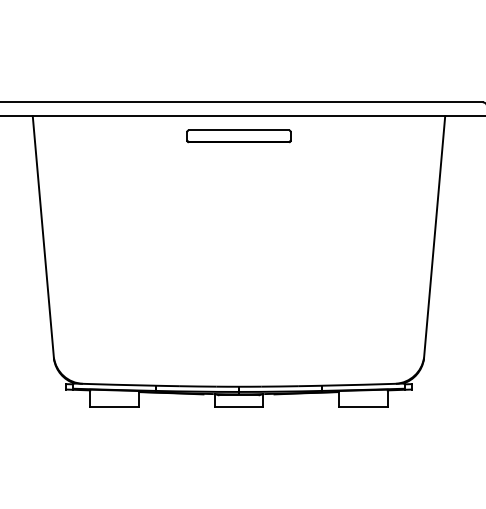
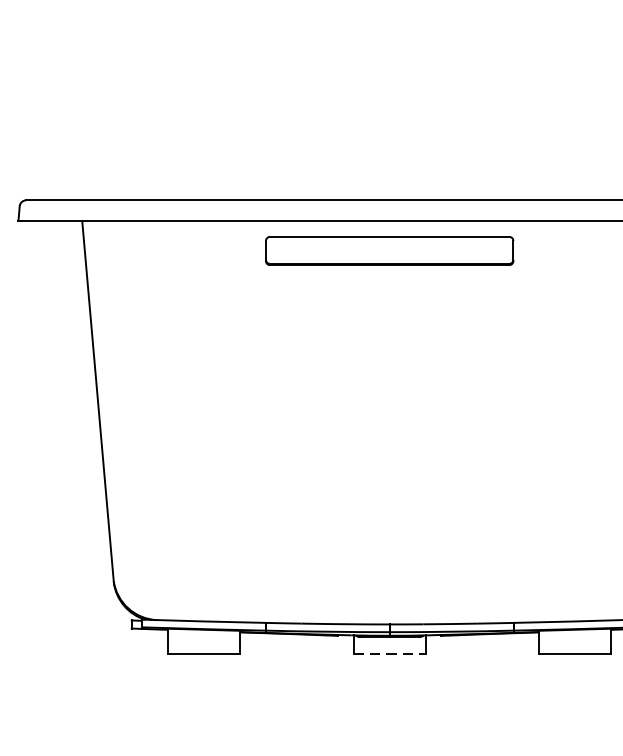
part: (238, 136) -> (388, 251), size x1.6
line: (239, 406) -> (390, 653), solid -> dashed

